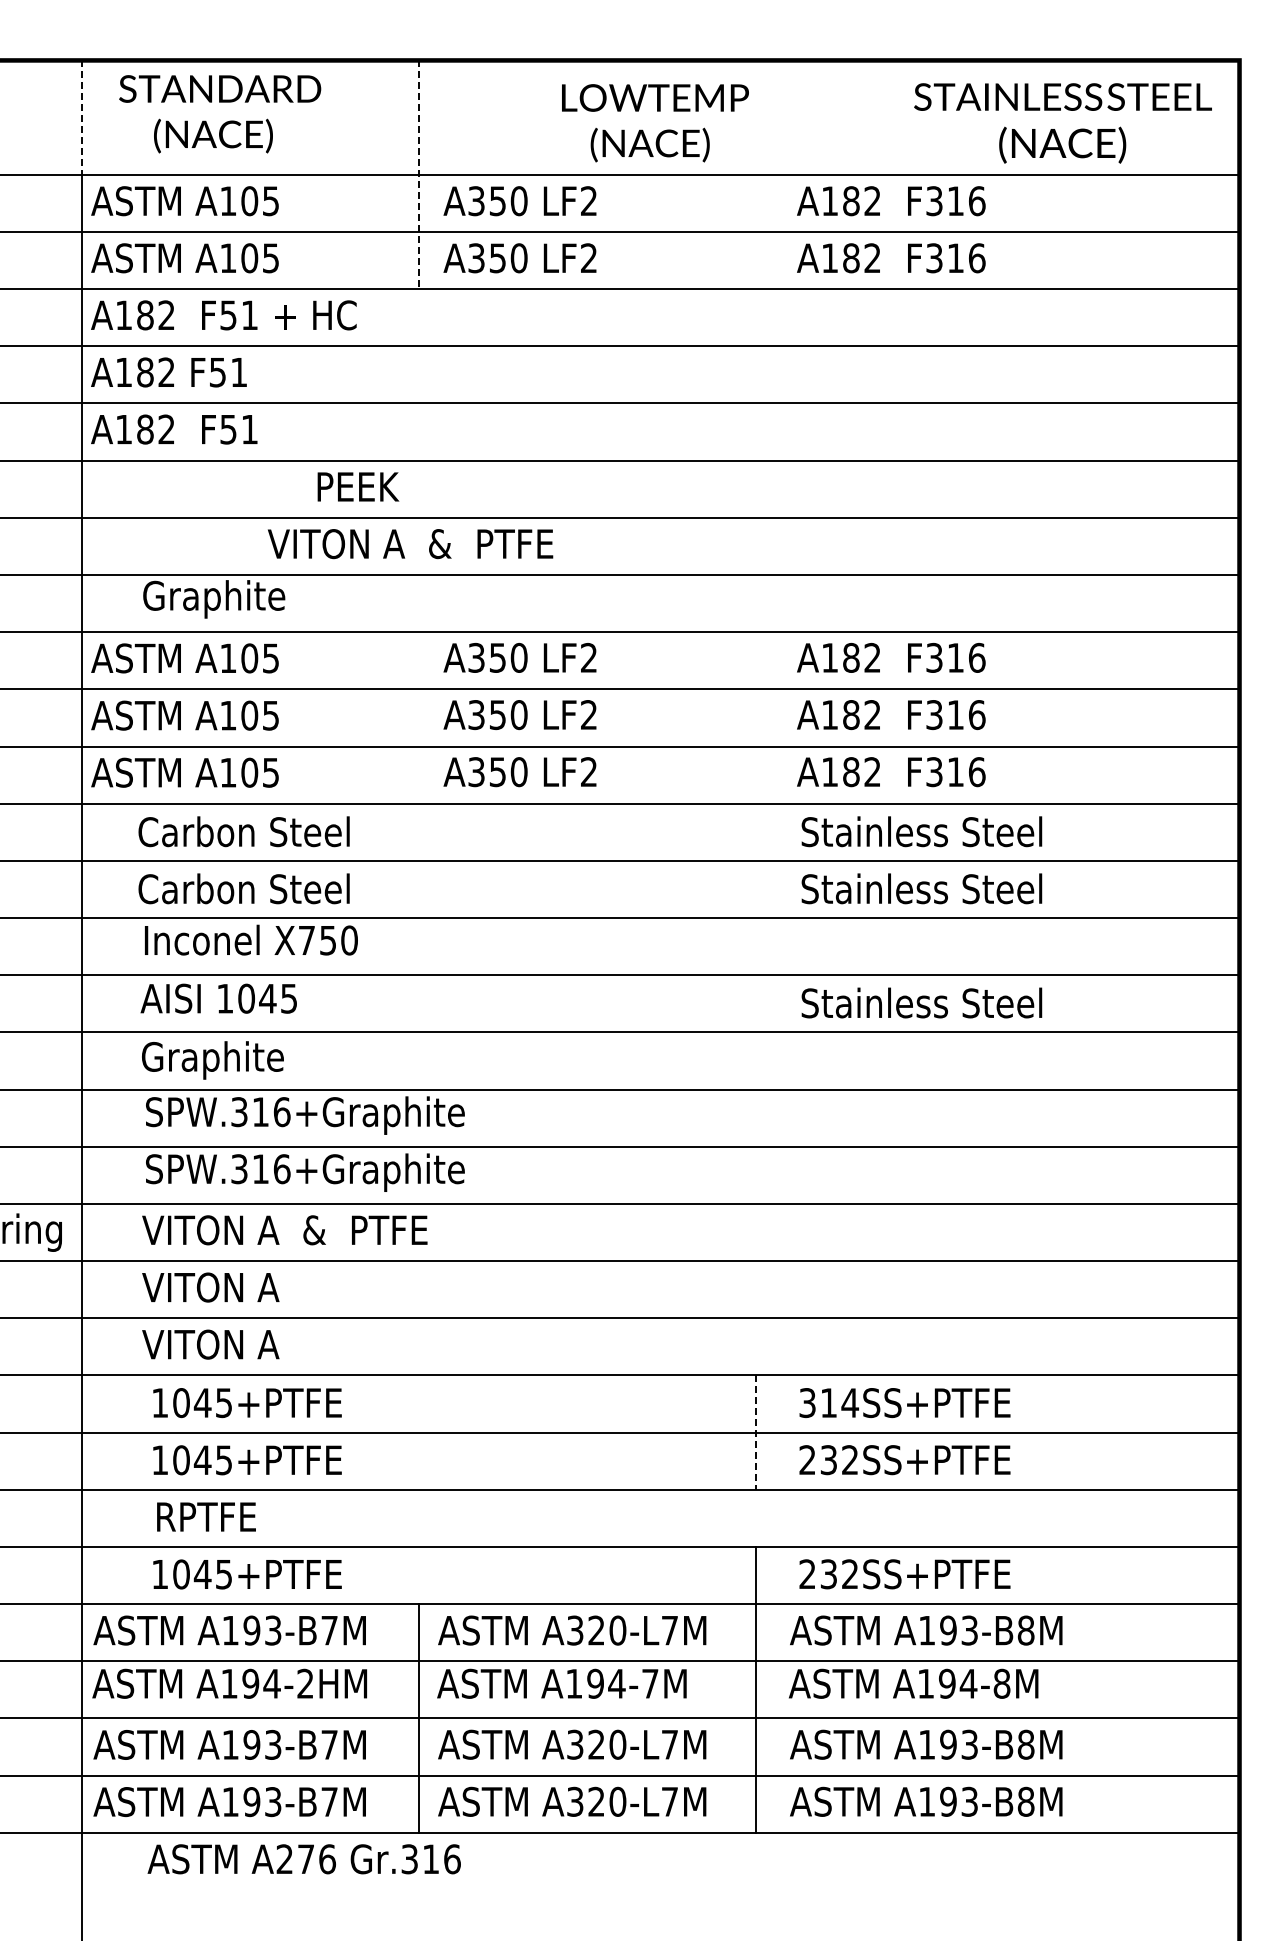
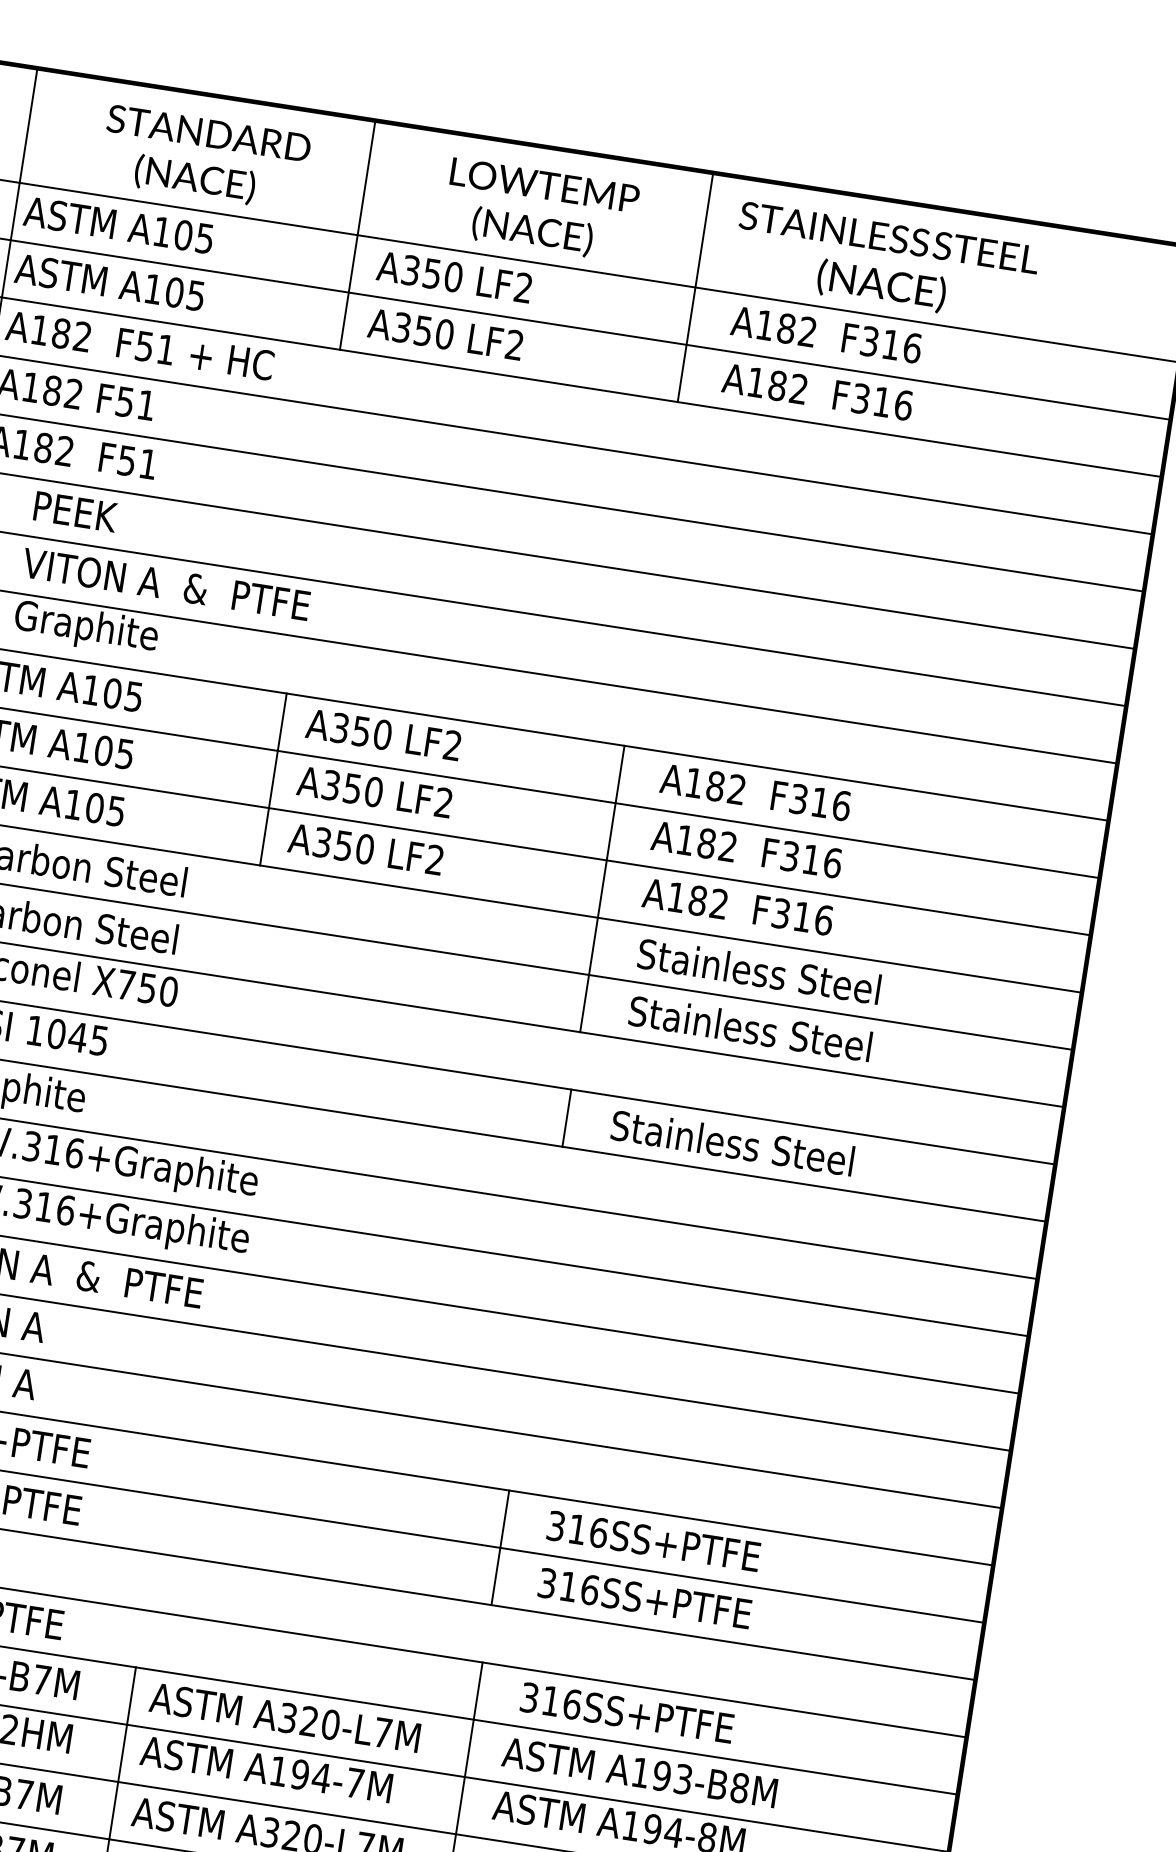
text: (220, 114) -> (205, 159), moved
line: (82, 118) -> (28, 126), dashed -> solid
text: (655, 123) -> (541, 210), moved
text: (1062, 123) -> (884, 264), moved
line: (756, 174) -> (695, 287), added
line: (419, 175) -> (357, 235), dashed -> solid
text: (358, 486) -> (75, 511), moved
text: (410, 544) -> (166, 584), moved
line: (419, 717) -> (273, 779), added
line: (756, 774) -> (602, 888), added
line: (756, 1003) -> (566, 1117), added
text: (850, 1403) -> (599, 1533), 314SS+PTFE -> 316SS+PTFE
line: (756, 1433) -> (500, 1548), dashed -> solid
text: (828, 1460) -> (568, 1587), 232SS+PTFE -> 316SS+PTFE
text: (828, 1574) -> (550, 1701), 232SS+PTFE -> 316SS+PTFE

